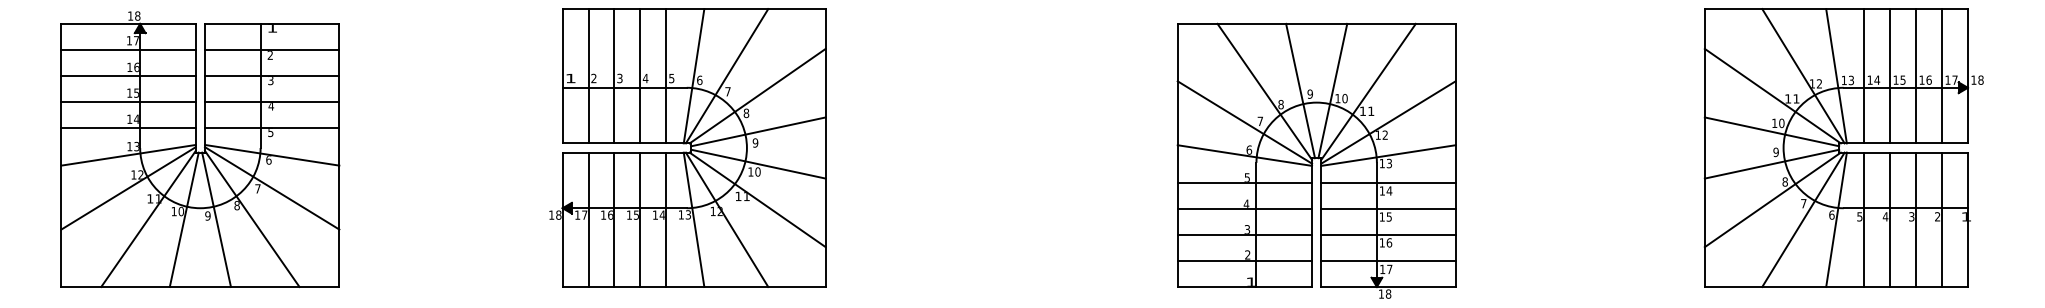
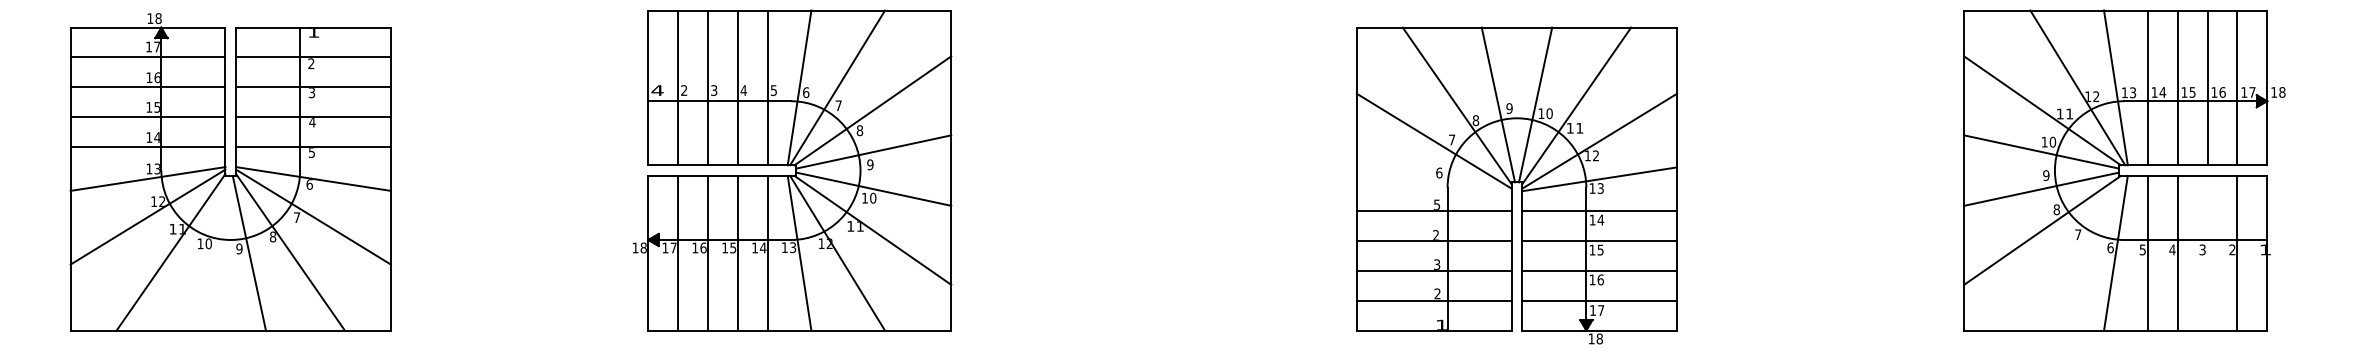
text: (570, 78) -> (657, 90), 1 -> 4
line: (1244, 155) -> (1433, 179), removed
text: (1245, 203) -> (1435, 234), 4 -> 2
line: (183, 219) -> (211, 252), removed
line: (1803, 219) -> (2077, 252), removed
line: (1916, 219) -> (2207, 252), removed

